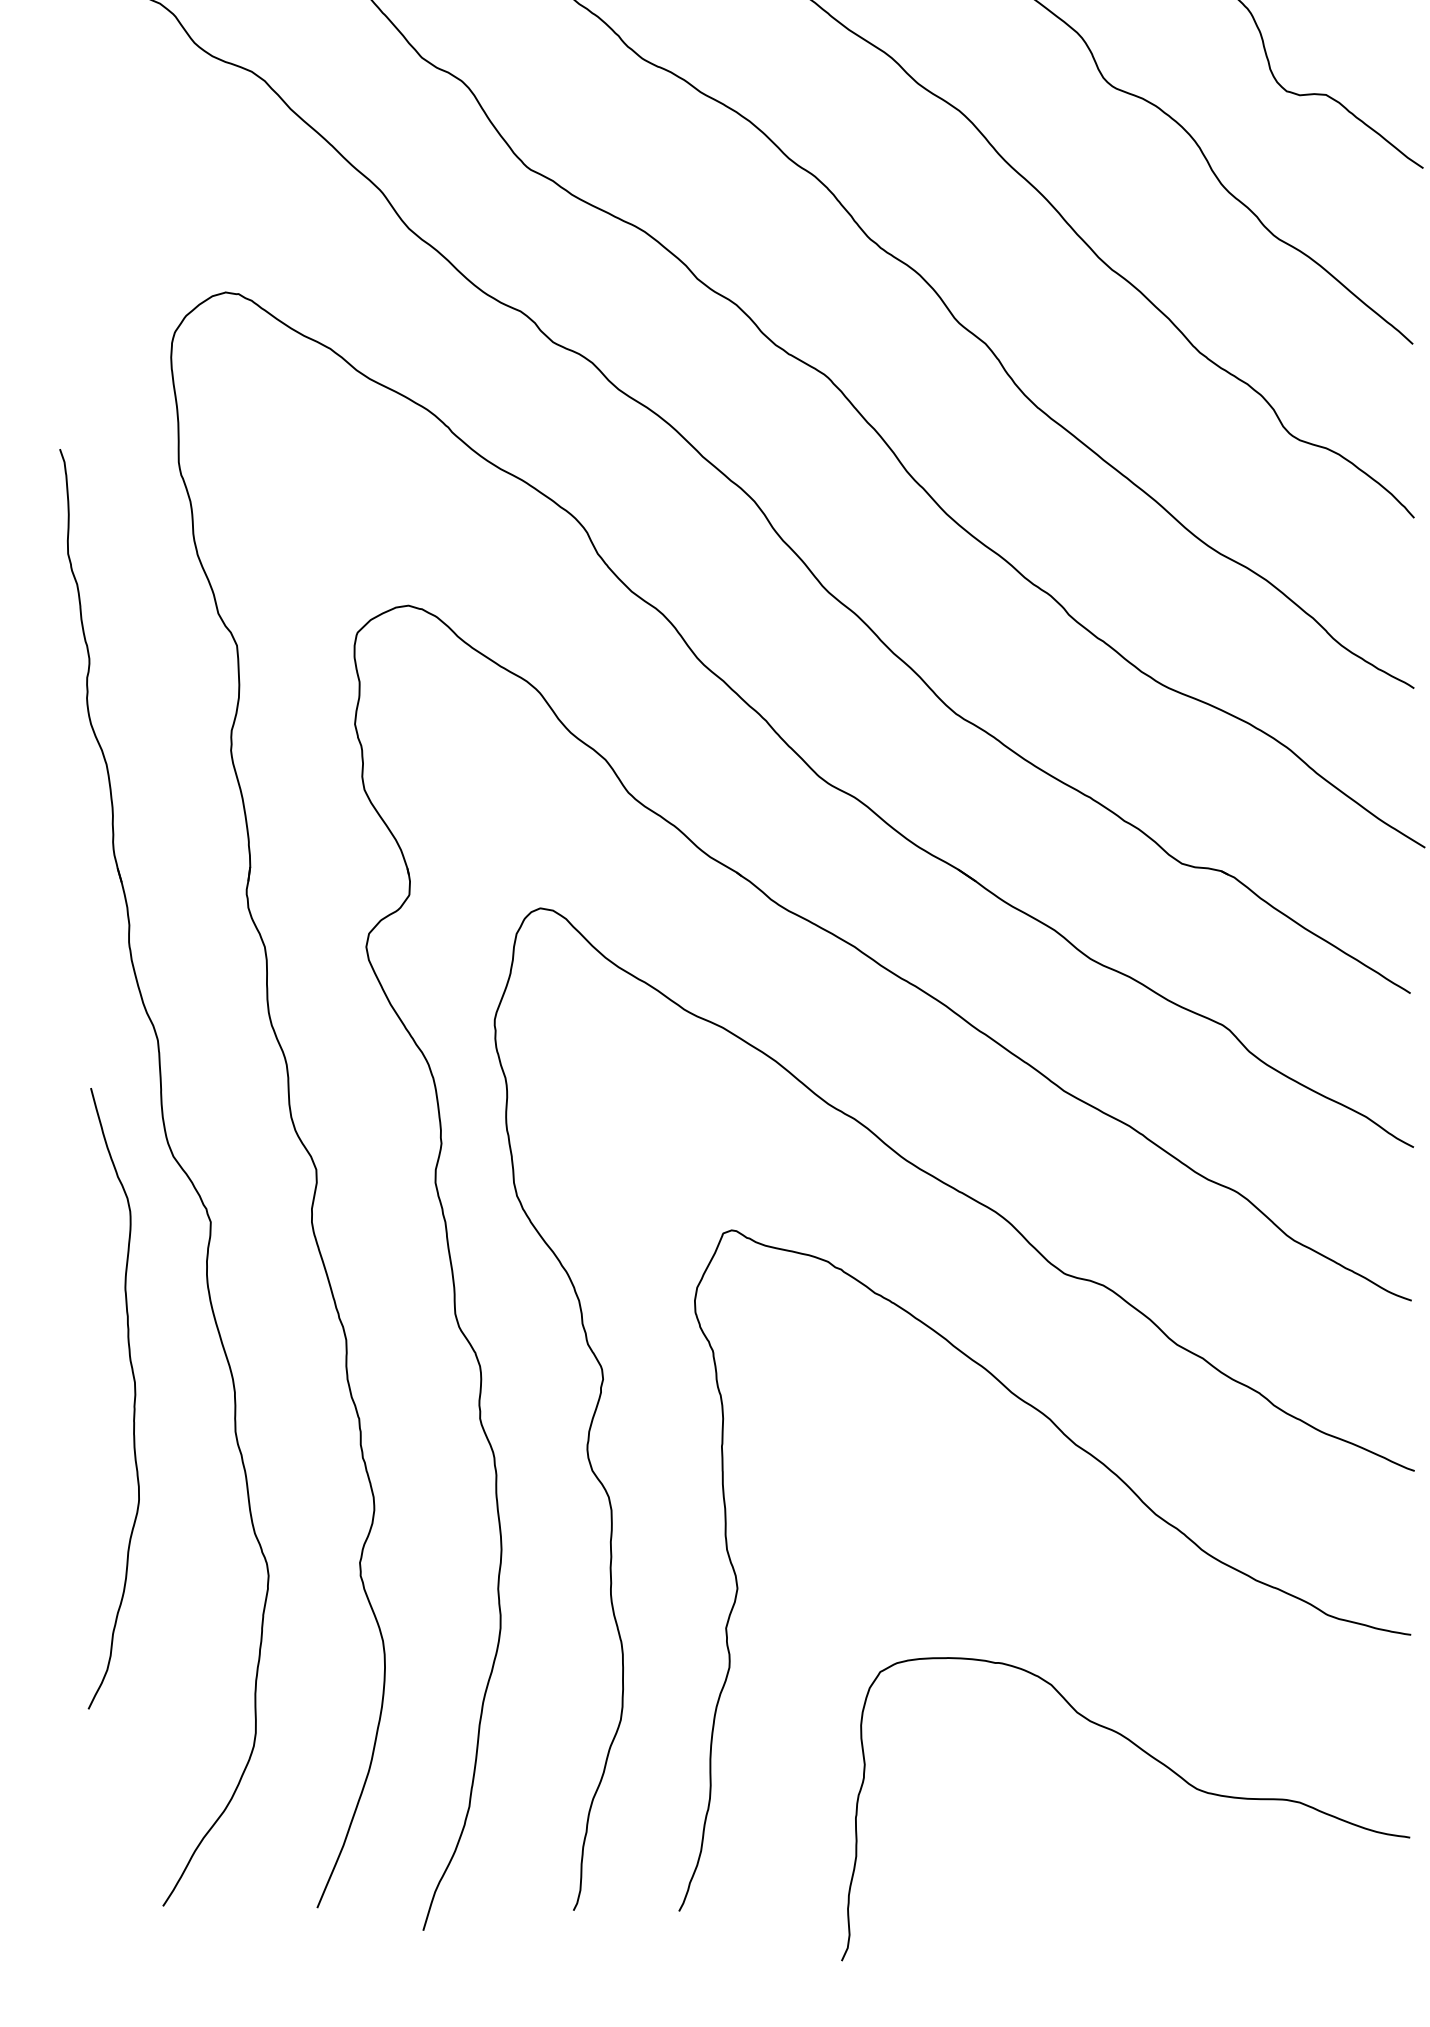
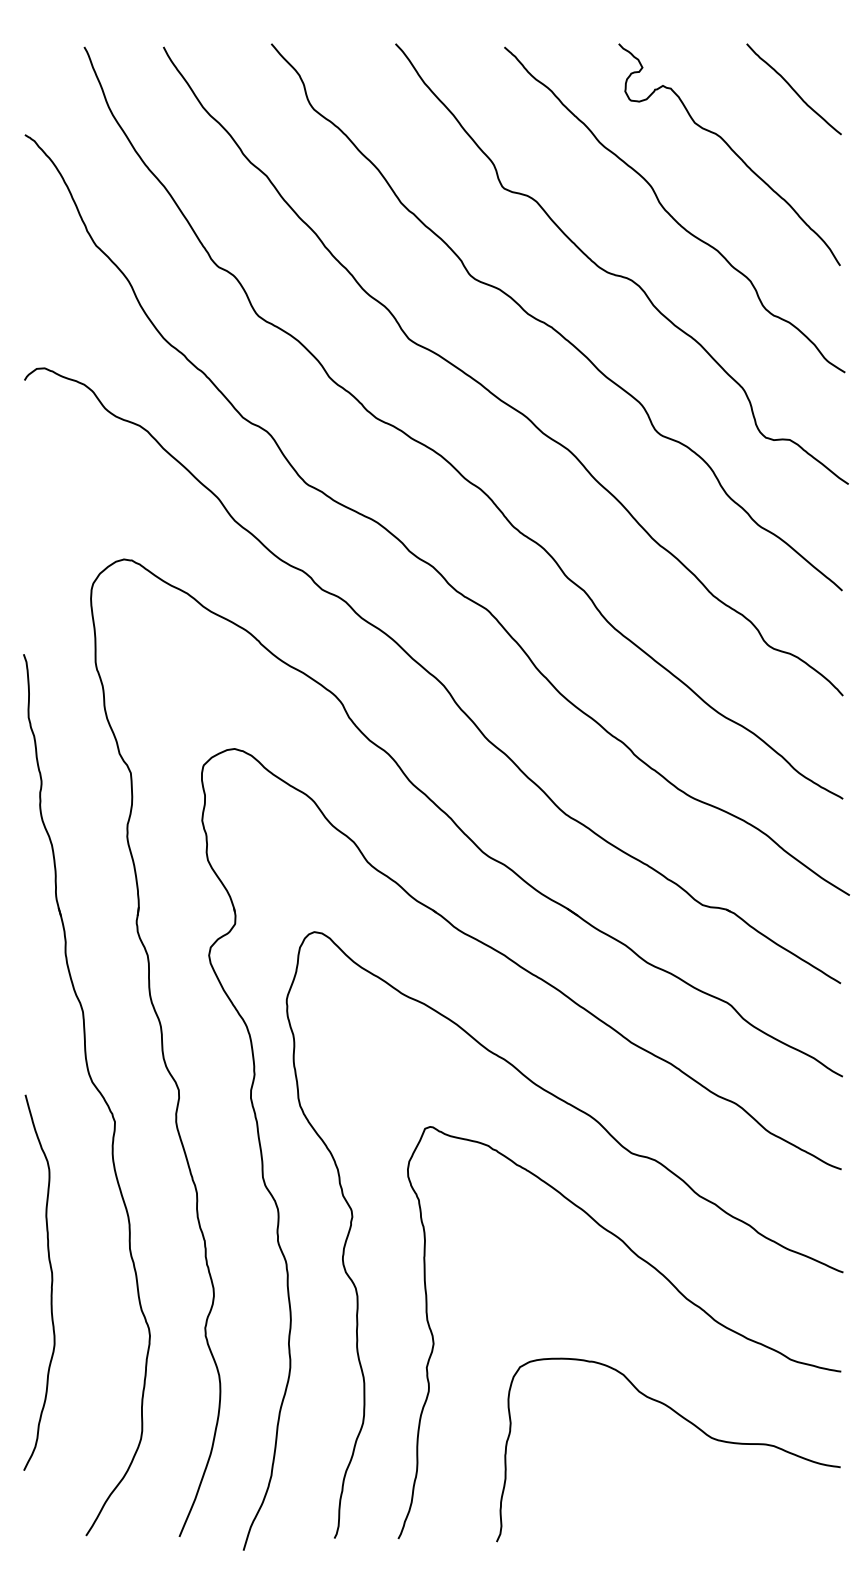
curve: (133, 1398) -> (51, 1282), moved
curve: (1158, 1763) -> (688, 1422), moved

